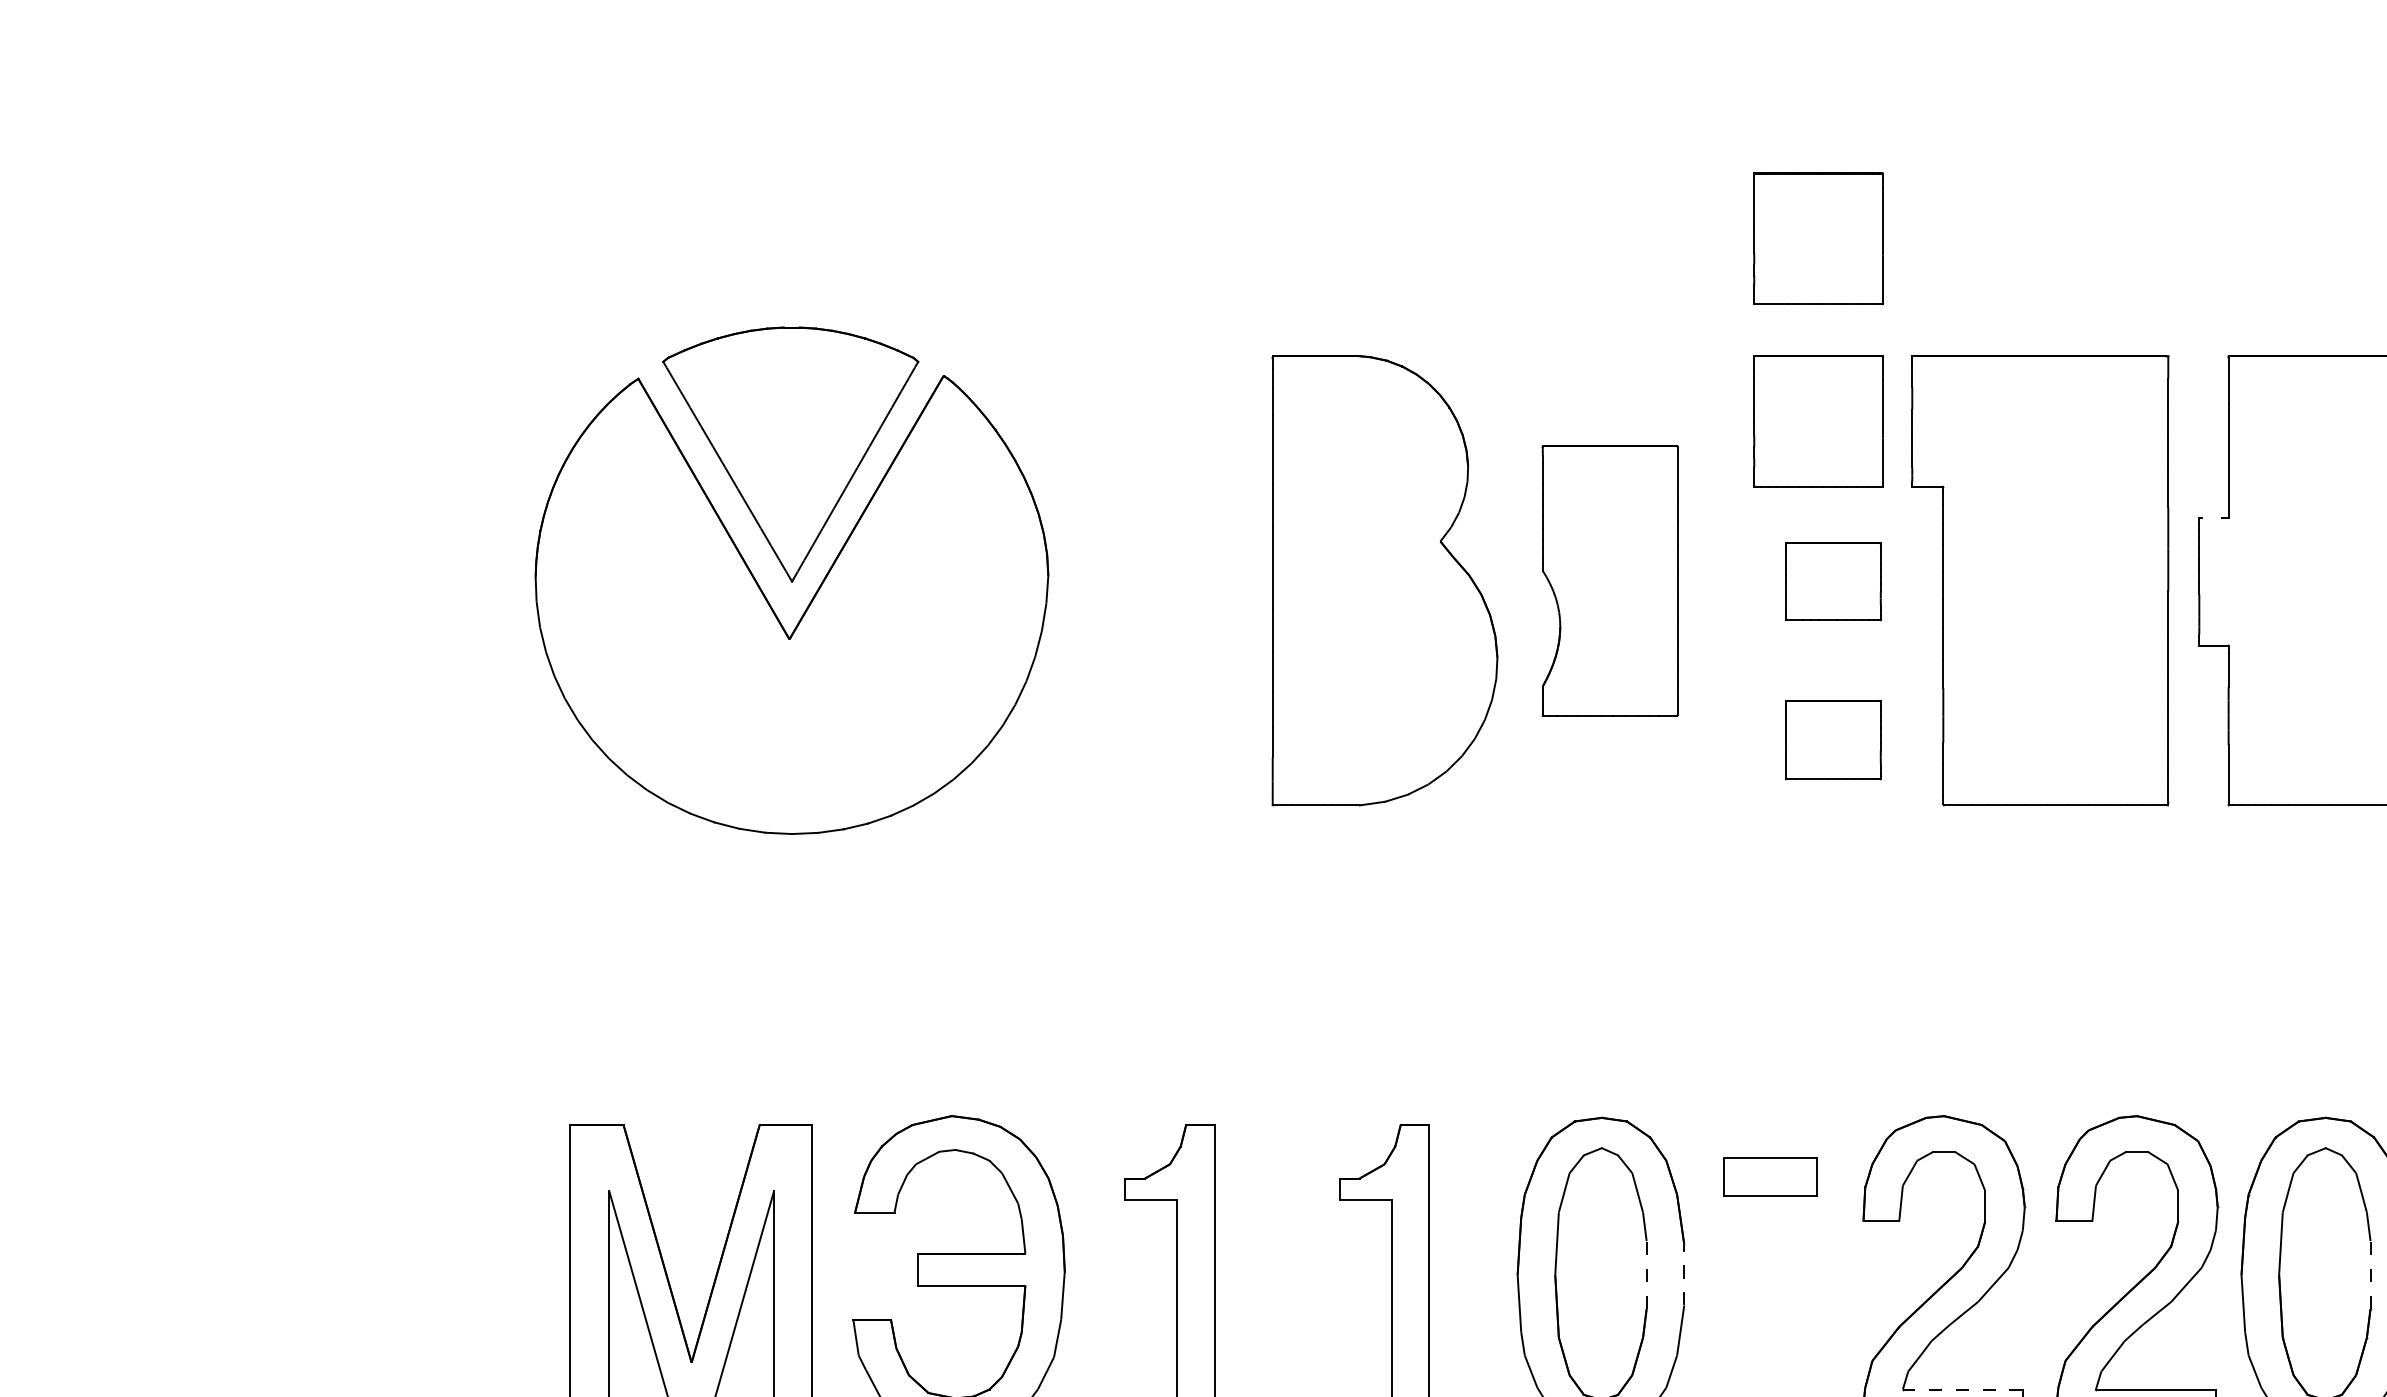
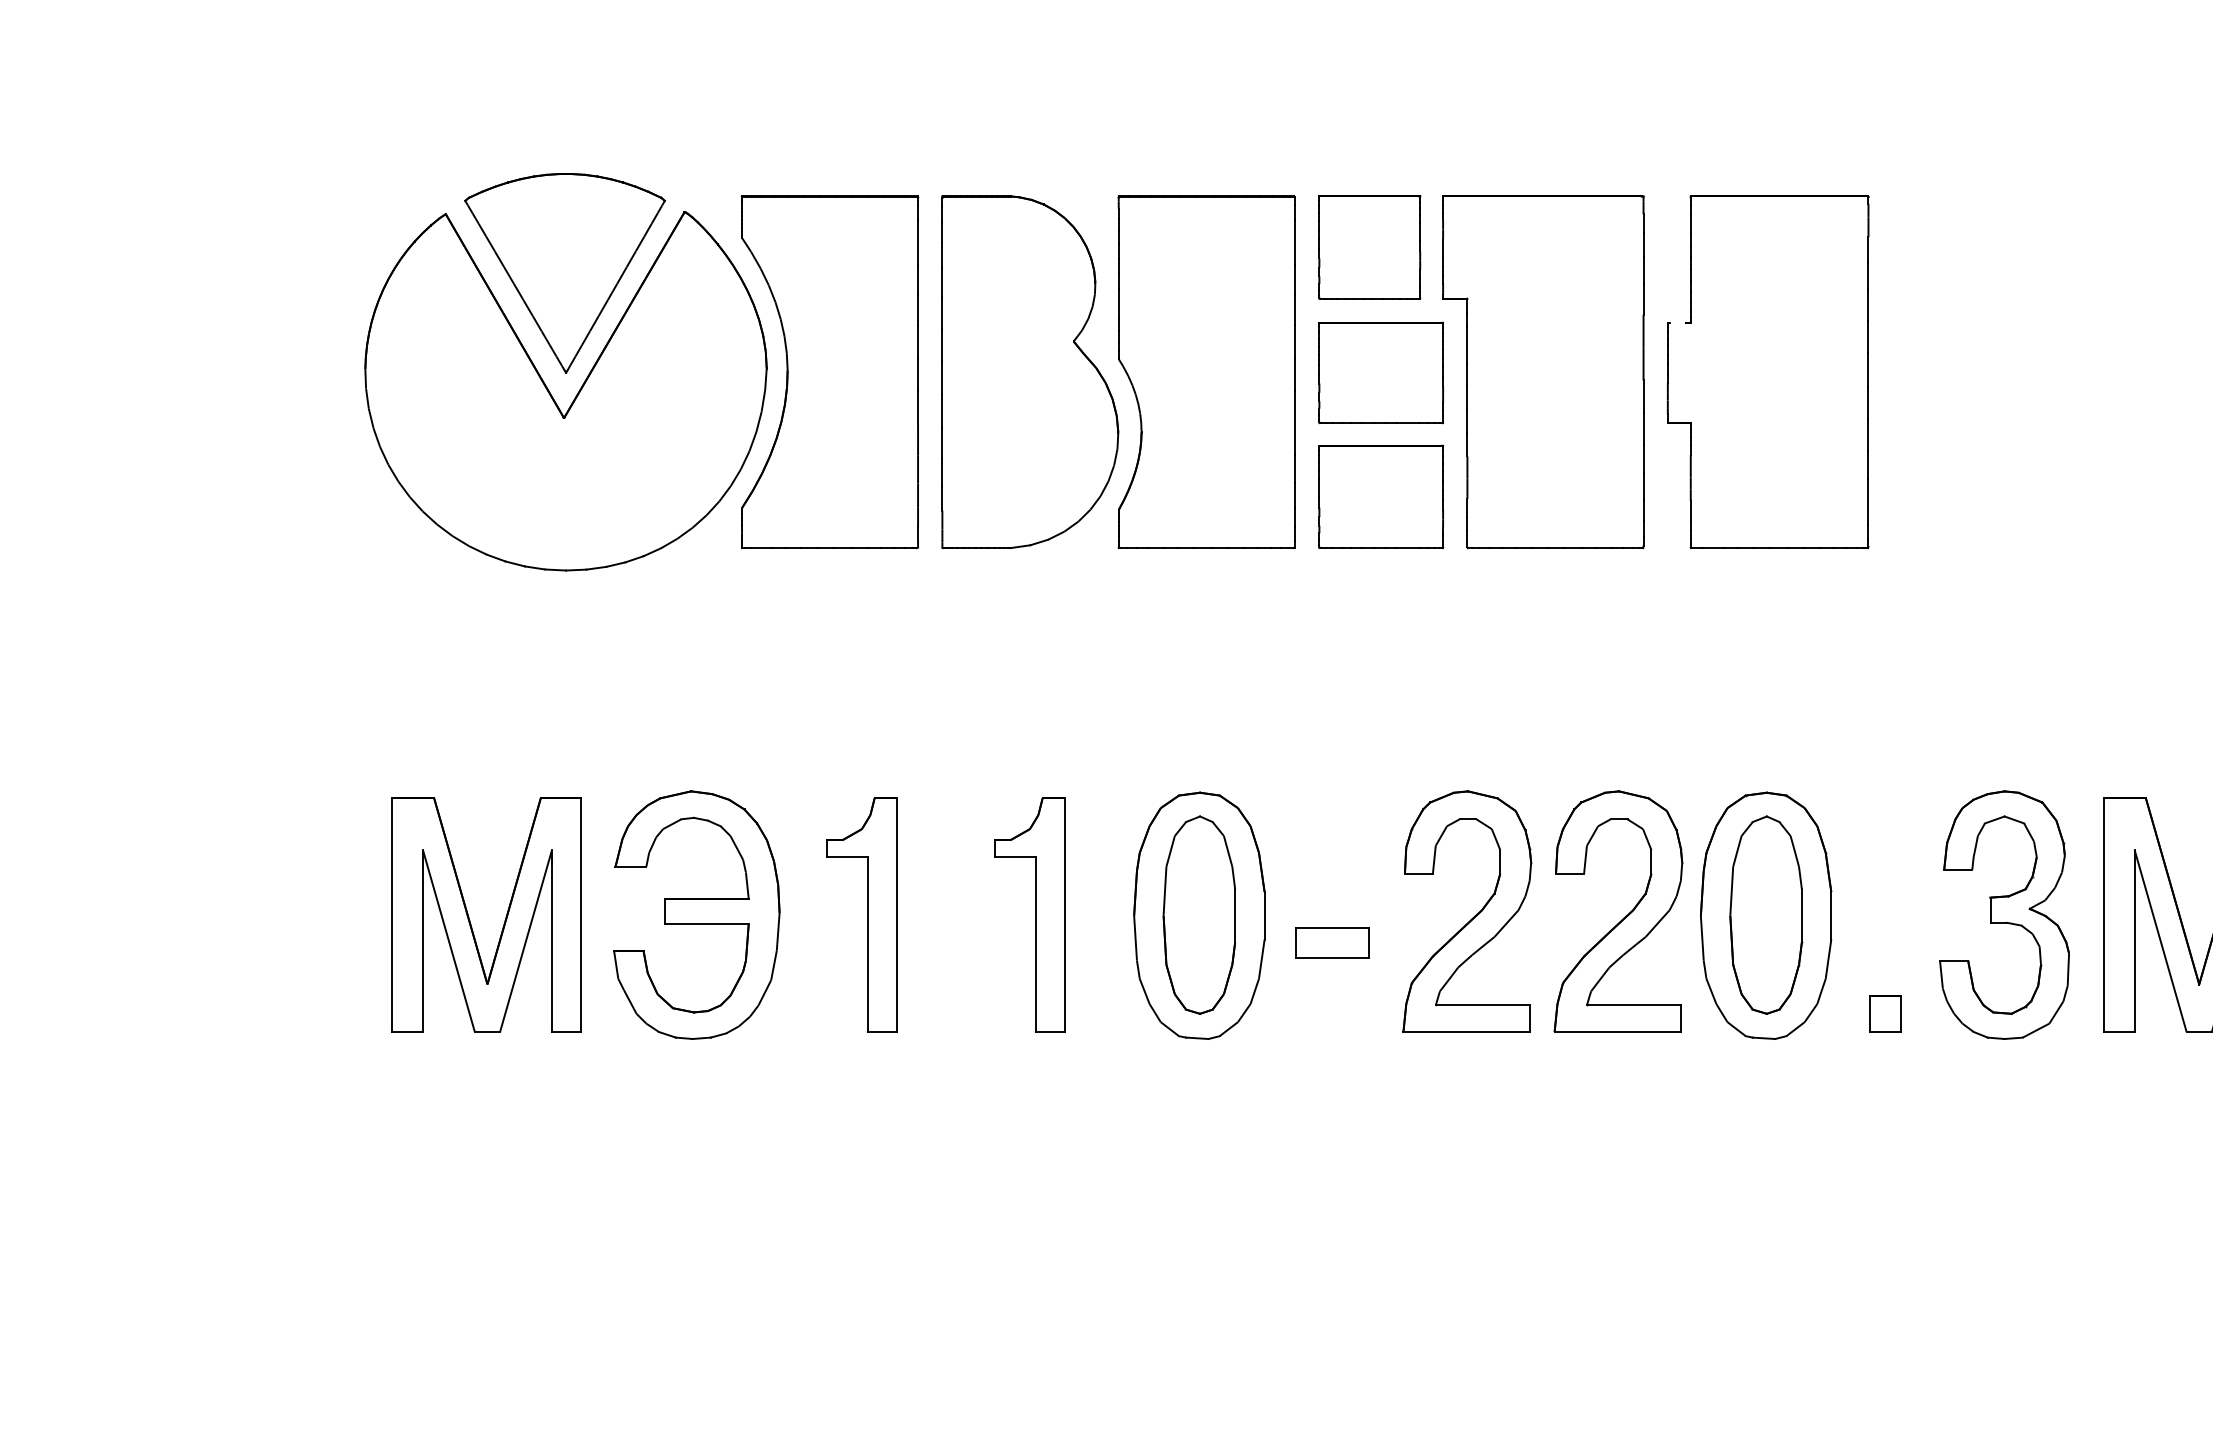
part: (1818, 238) -> (1369, 104), removed
part: (1128, 581) -> (829, 372), added
part: (1610, 581) -> (1206, 372), size x1.67
part: (1833, 581) -> (1381, 372), size x1.67
part: (1833, 739) -> (1381, 496), size x1.67
part: (1770, 1176) -> (1332, 942), moved
line: (1647, 1274) -> (1235, 915), dashed -> solid
line: (1684, 1274) -> (1264, 915), dashed -> solid
line: (2370, 1274) -> (1801, 915), dashed -> solid
line: (1962, 1389) -> (1482, 1005), dashed -> solid

